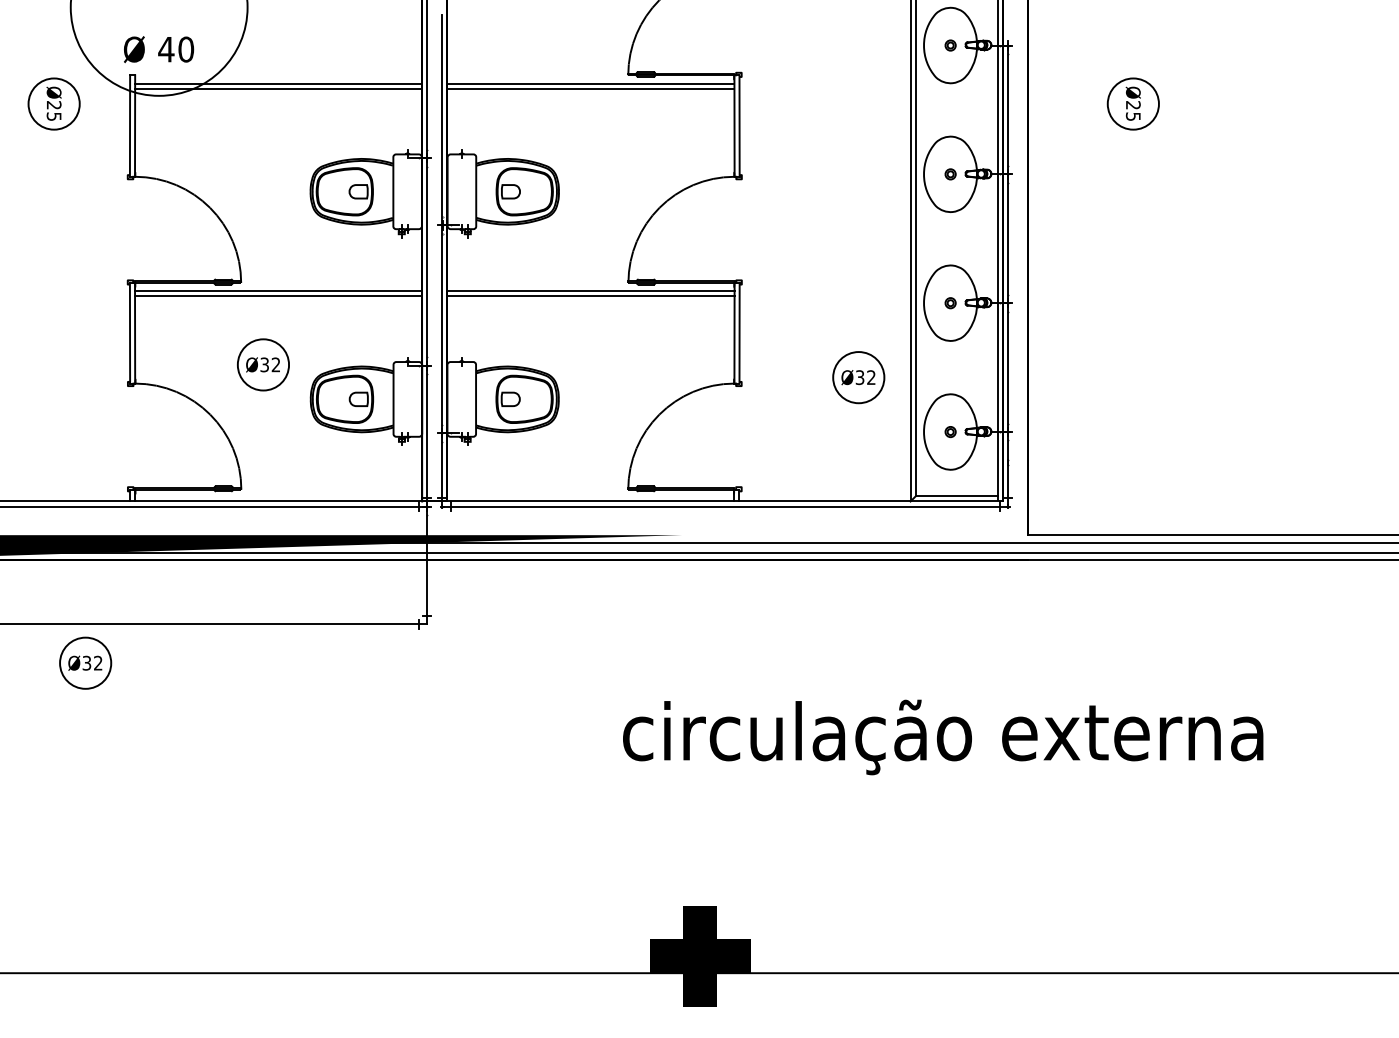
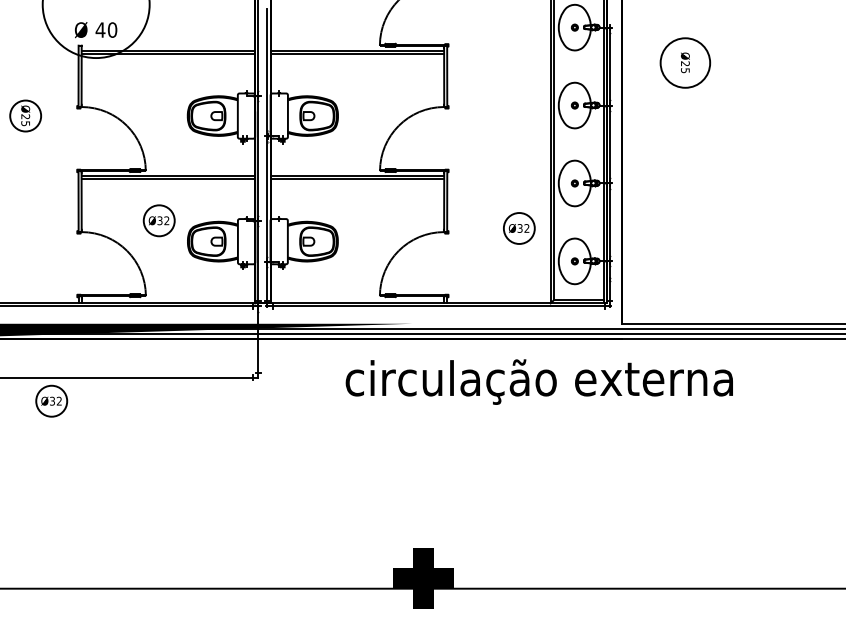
part: (53, 103) -> (25, 115), moved
circle: (1131, 103) -> (684, 62), size x1.6
text: (941, 736) -> (538, 381), moved

